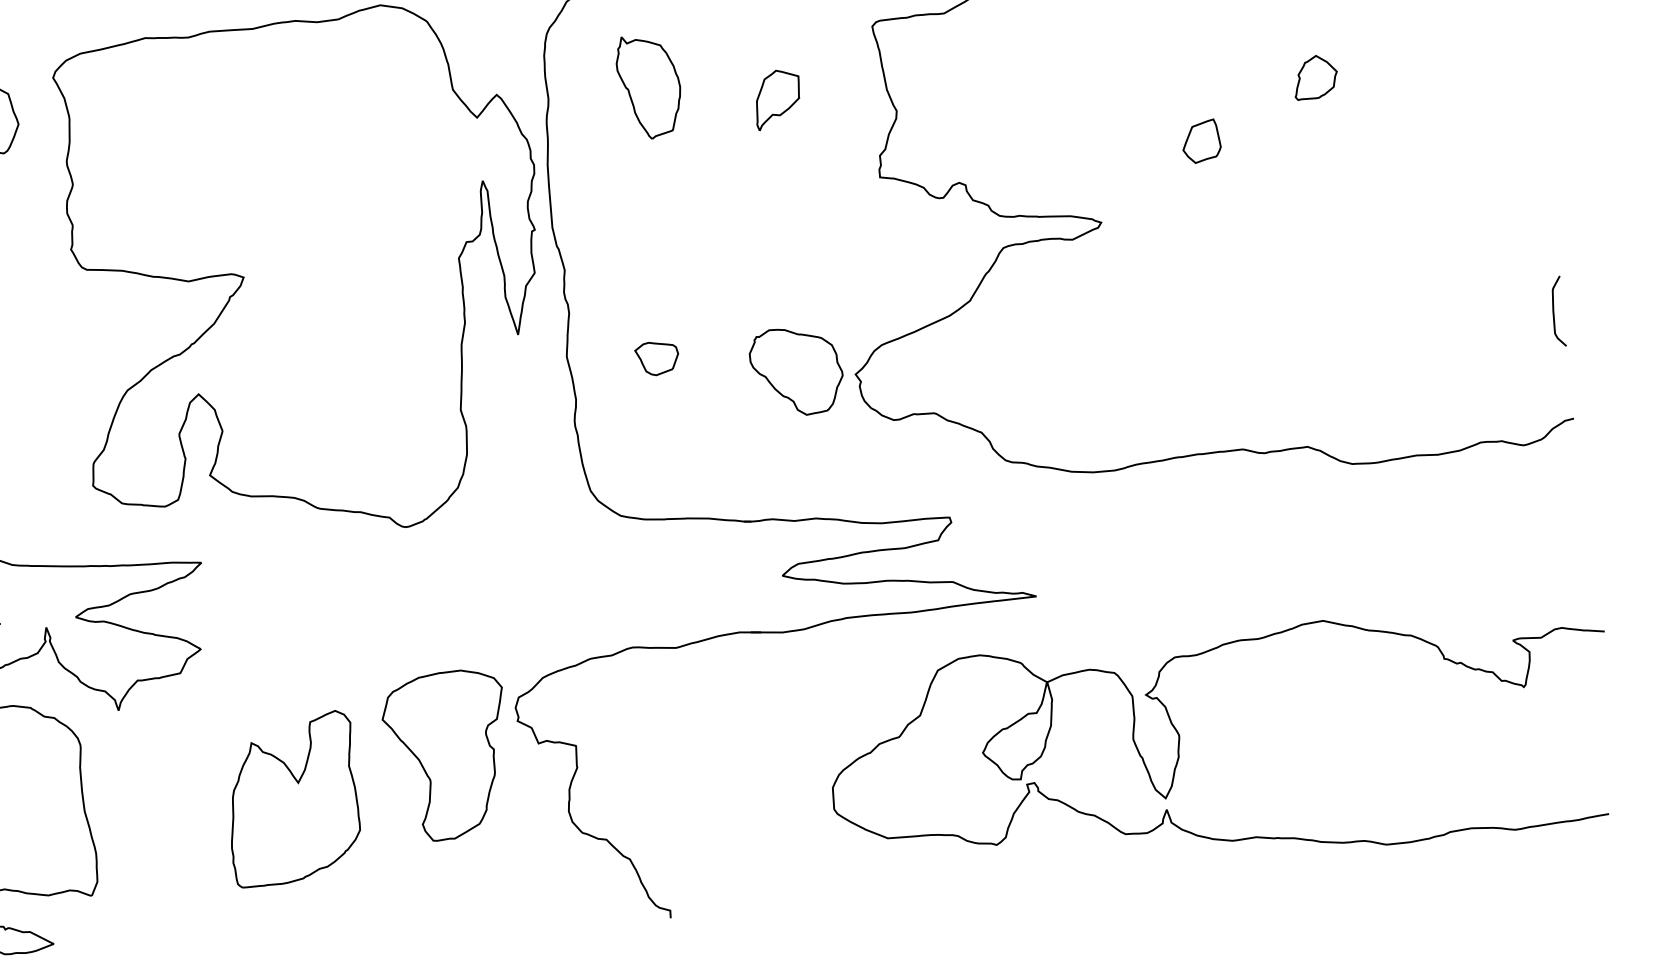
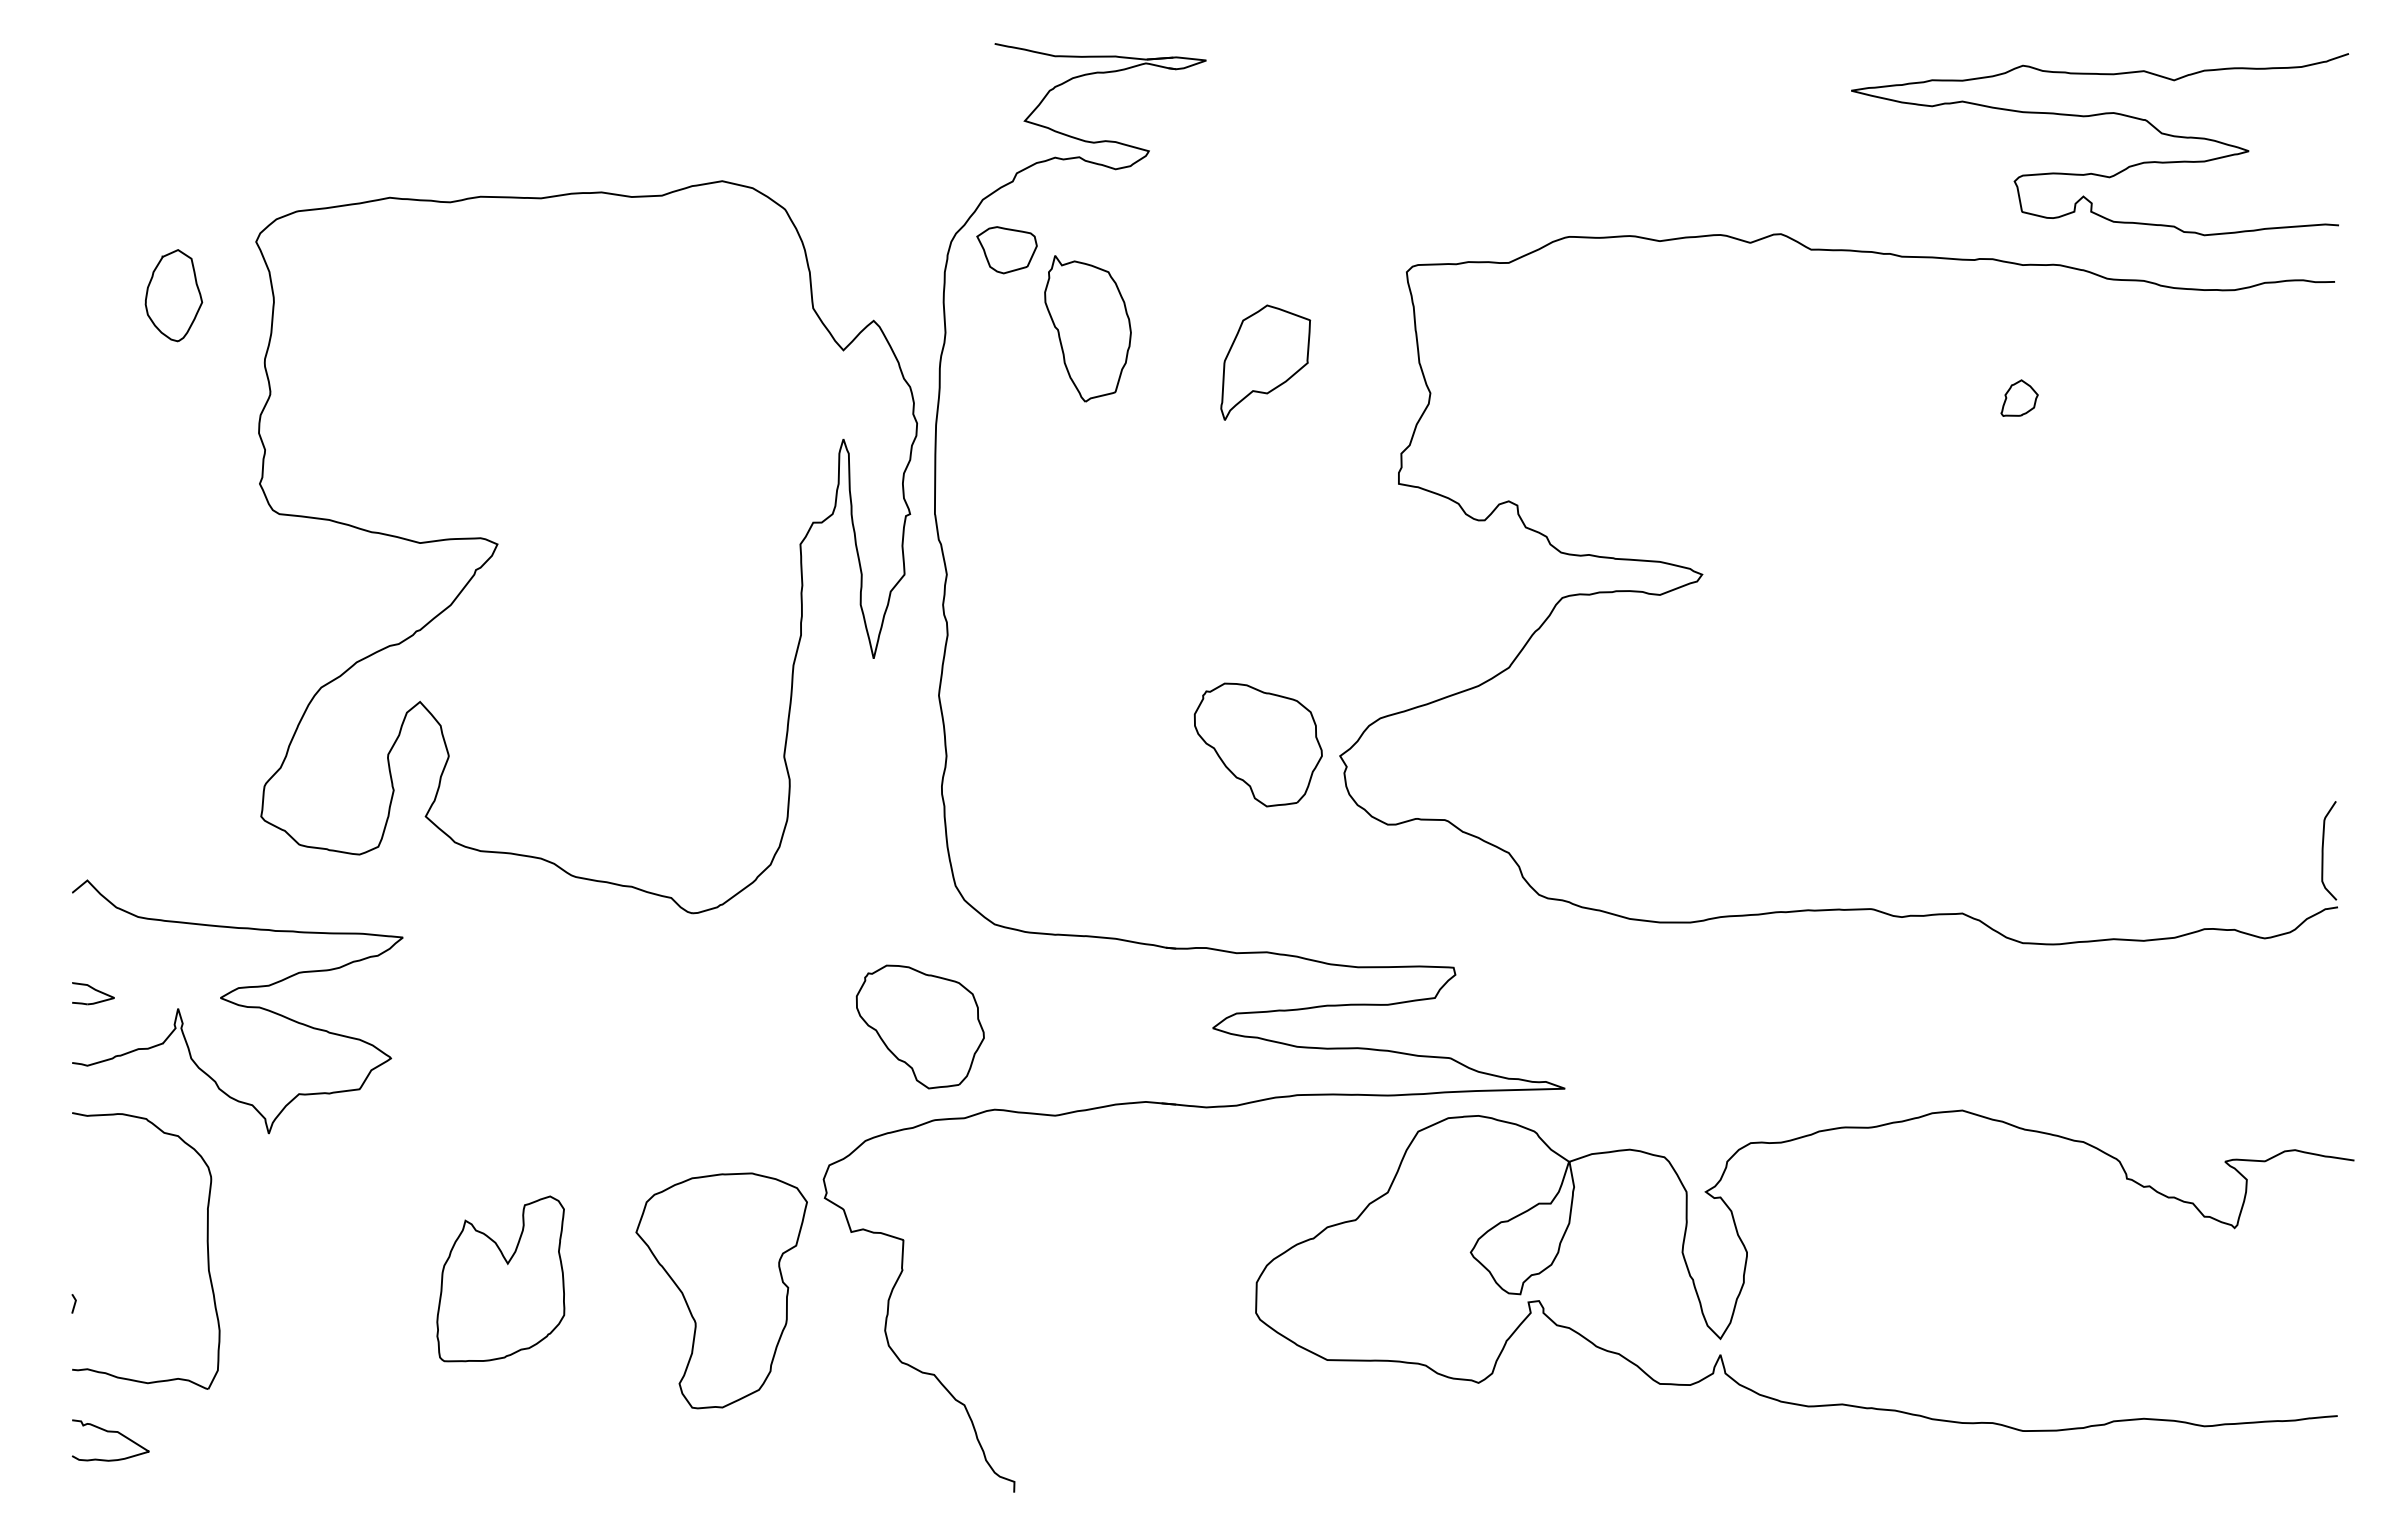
part: (1315, 76) -> (2019, 397), size x0.6
part: (777, 99) -> (1265, 362), size x1.4
part: (1201, 141) -> (1852, 473), removed
curve: (1554, 311) -> (2323, 850), moved
part: (656, 358) -> (1006, 250), moved
part: (573, 593) -> (919, 1026), added
curve: (1180, 741) -> (1747, 1261), moved
part: (446, 755) -> (721, 1290), moved
part: (292, 798) -> (500, 1278), size x0.7

